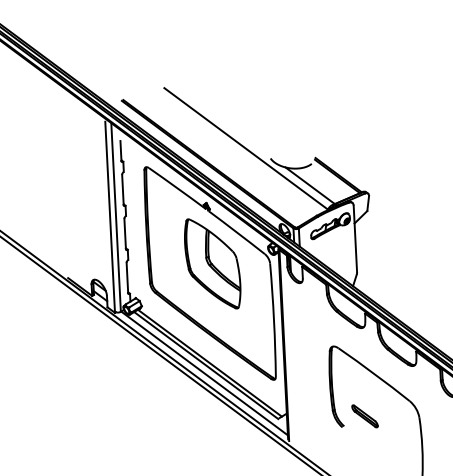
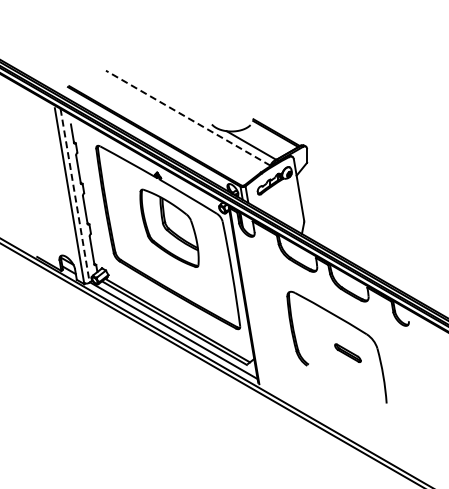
line: (246, 149) -> (188, 118), solid -> dashed
line: (116, 218) -> (75, 196), solid -> dashed
part: (364, 415) -> (347, 352), moved

